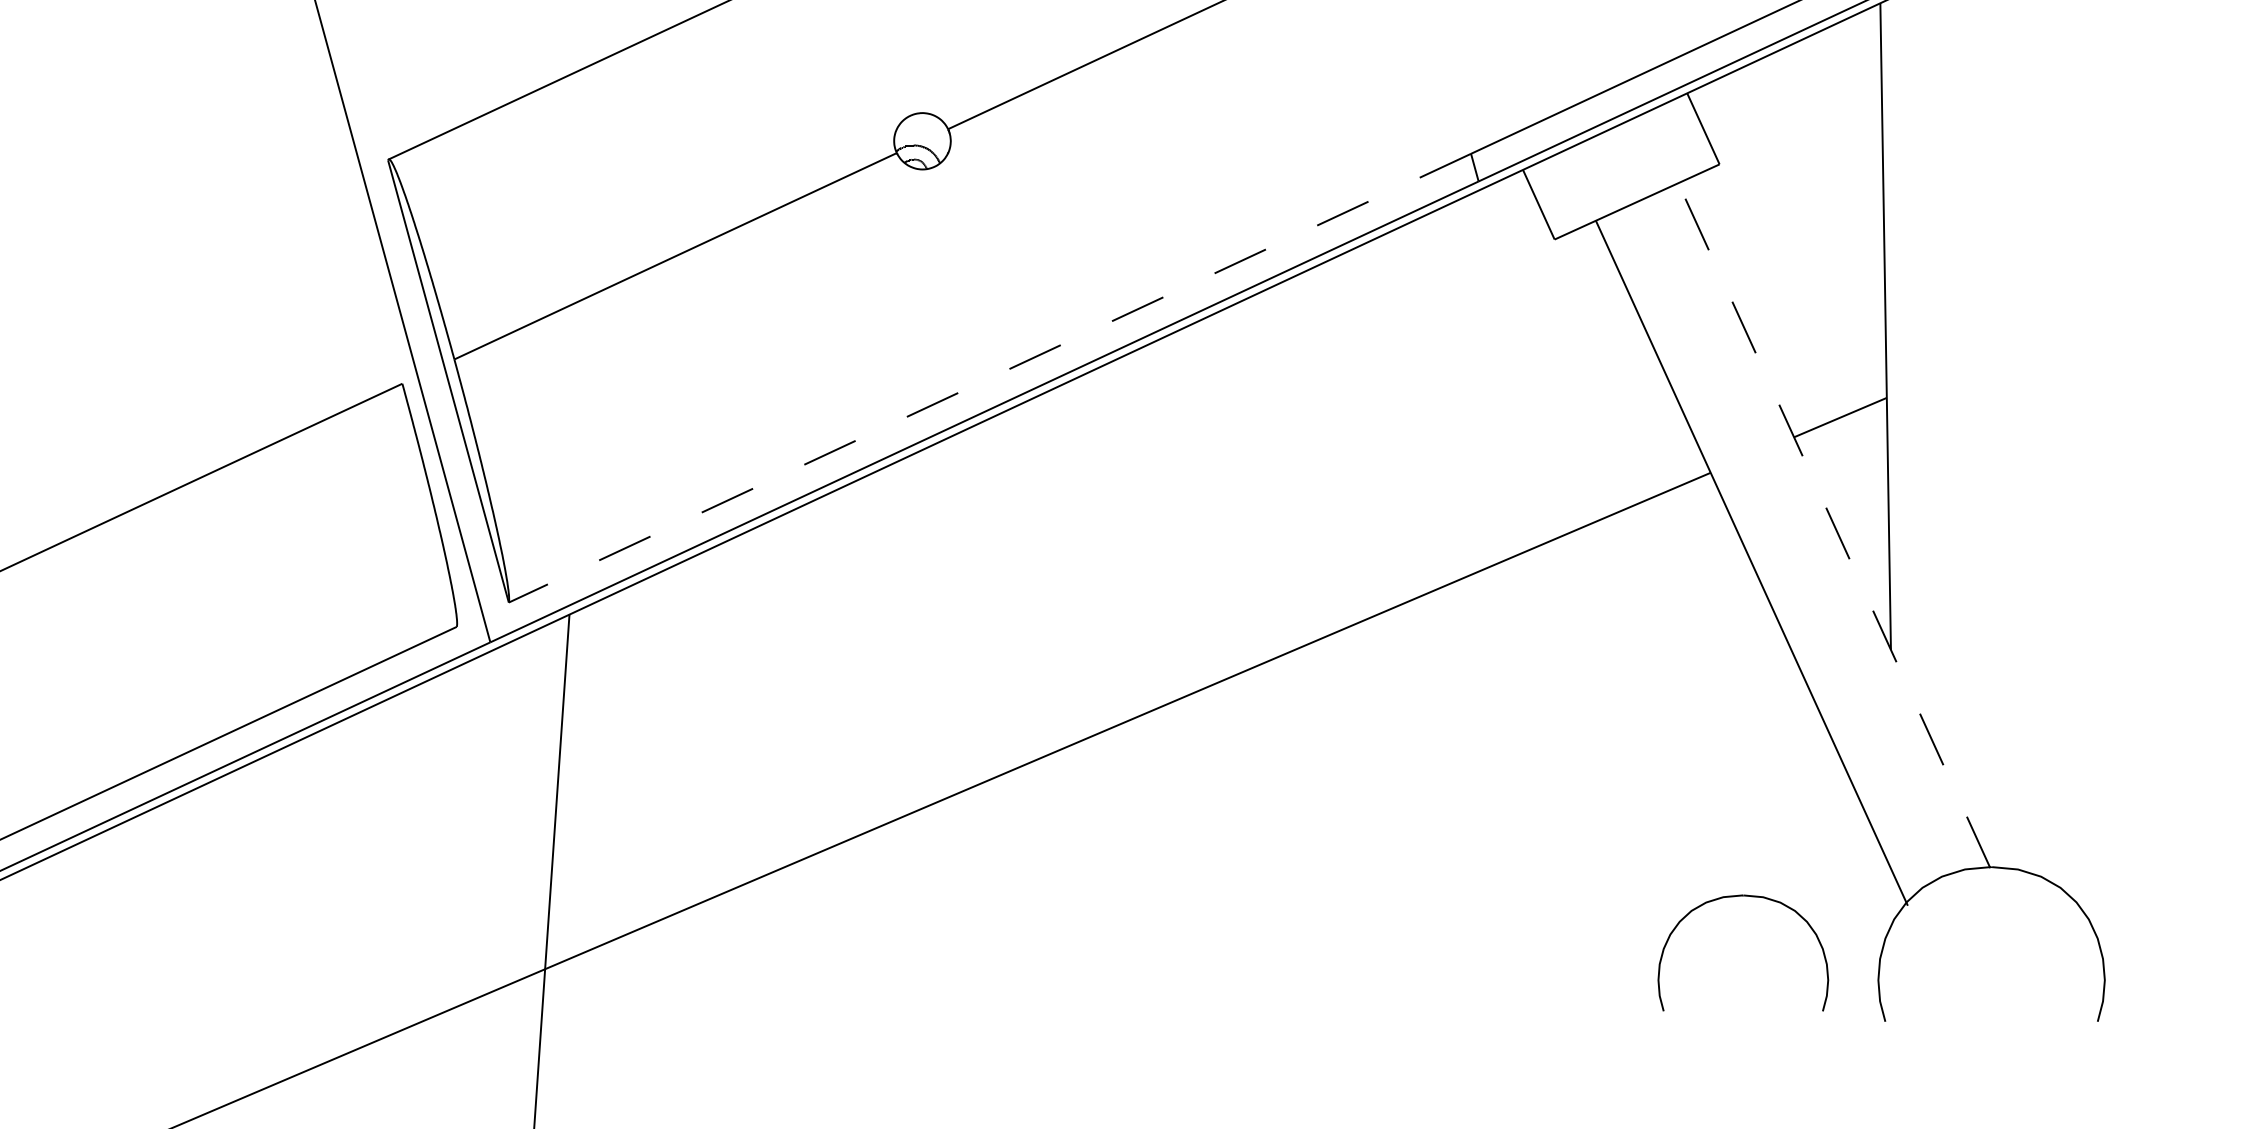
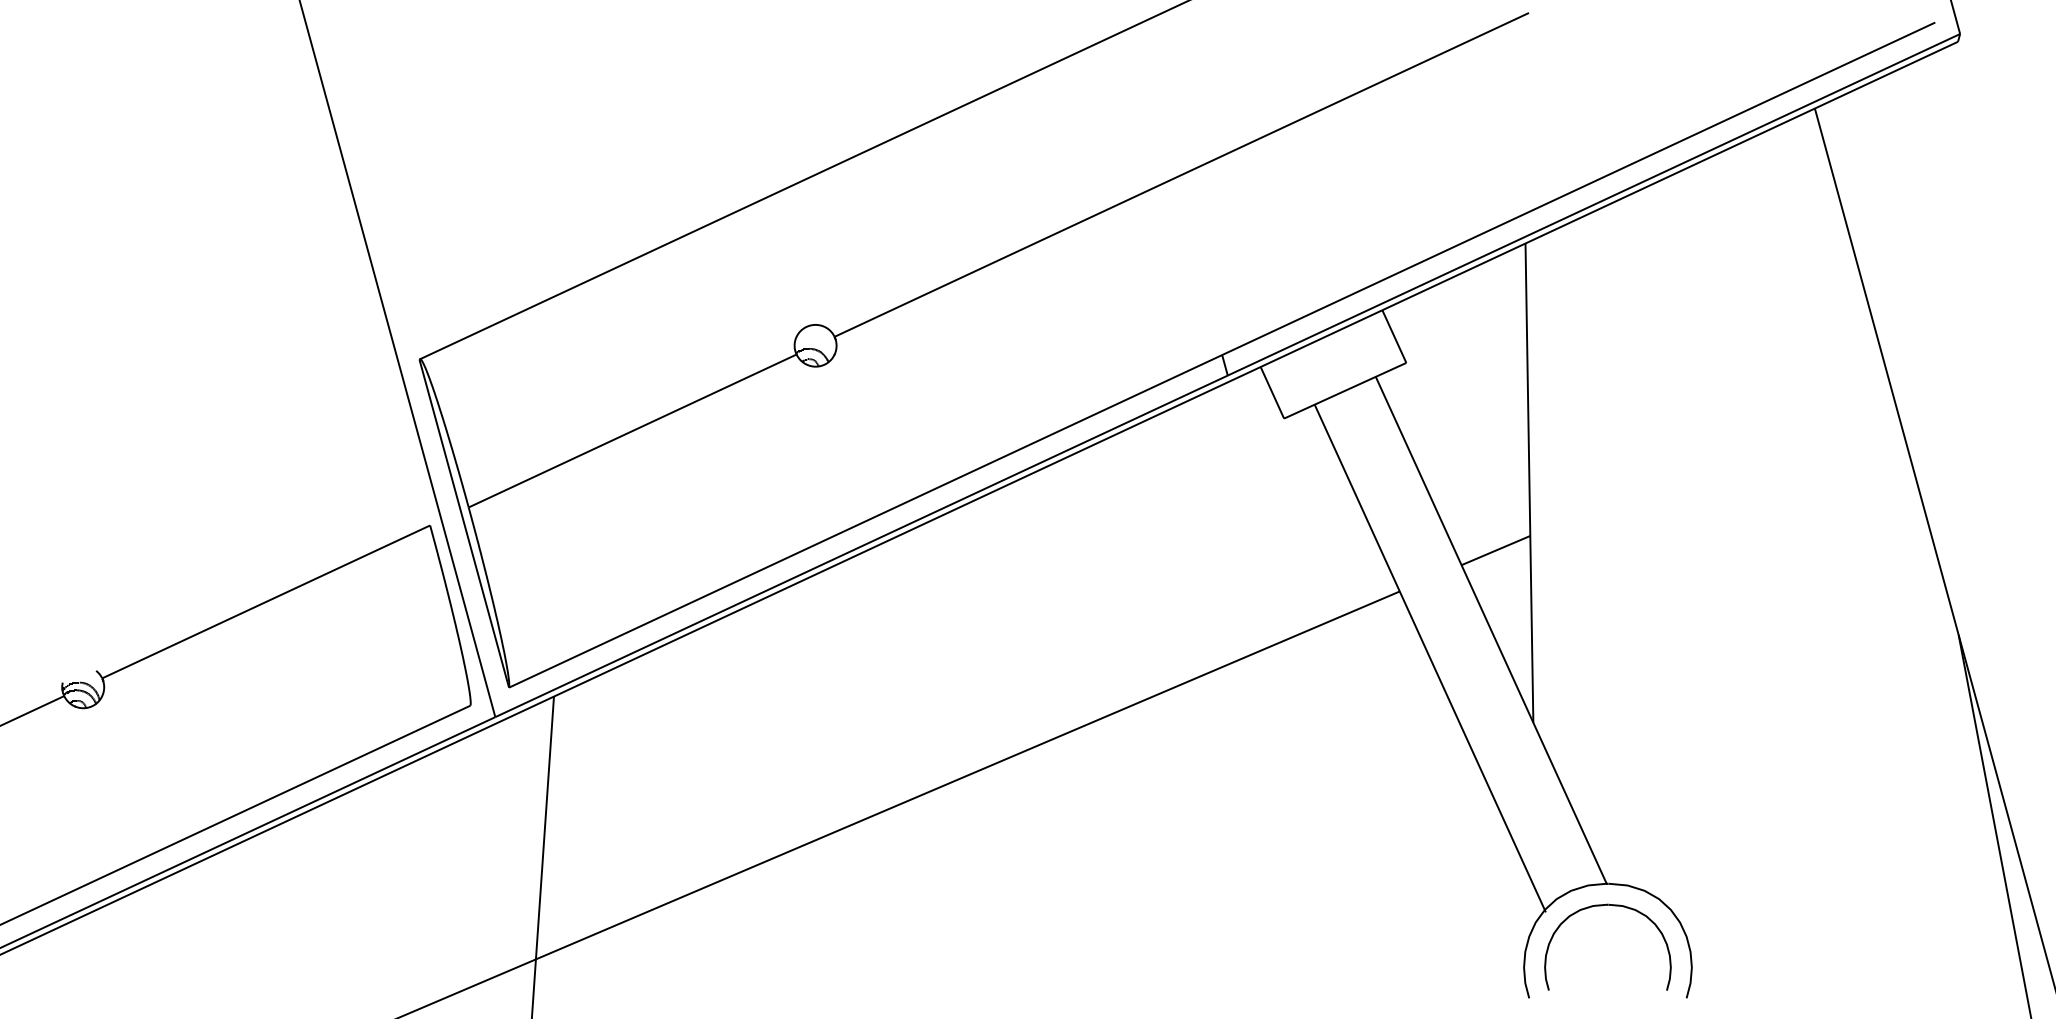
line: (989, 378) -> (865, 521), dashed -> solid
line: (1834, 525) -> (1491, 630), dashed -> solid
part: (1734, 897) -> (1601, 906), moved

